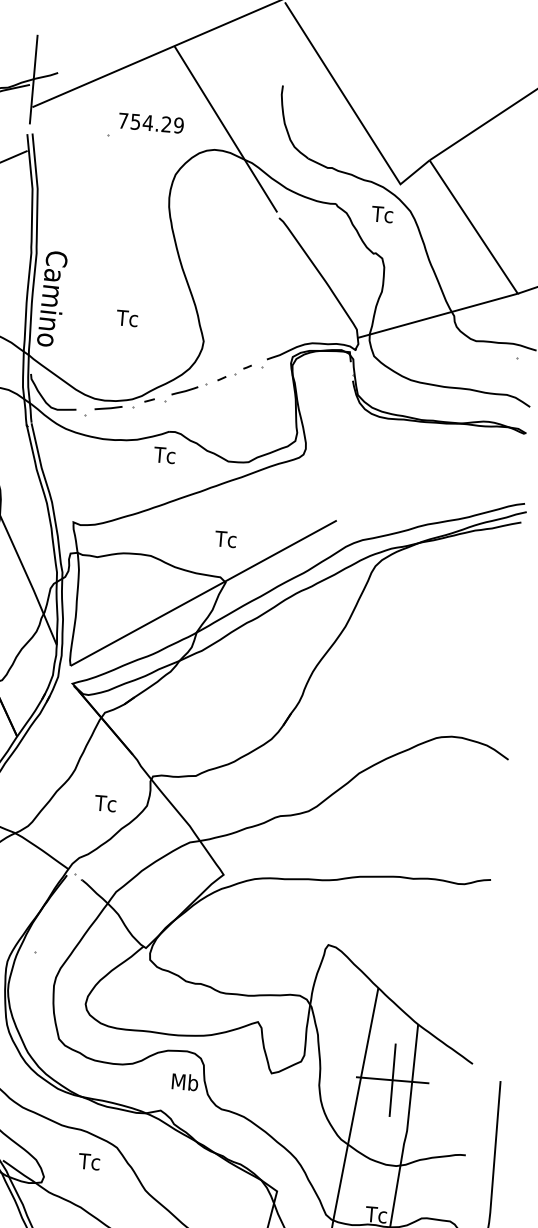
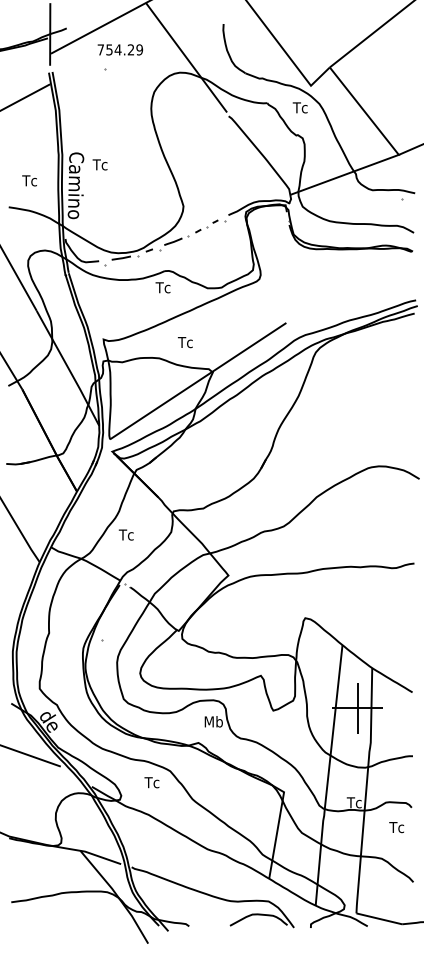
text: (150, 122) -> (119, 49), moved
text: (126, 317) -> (99, 164), moved
text: (225, 539) -> (185, 342), moved
text: (104, 802) -> (125, 534), moved

